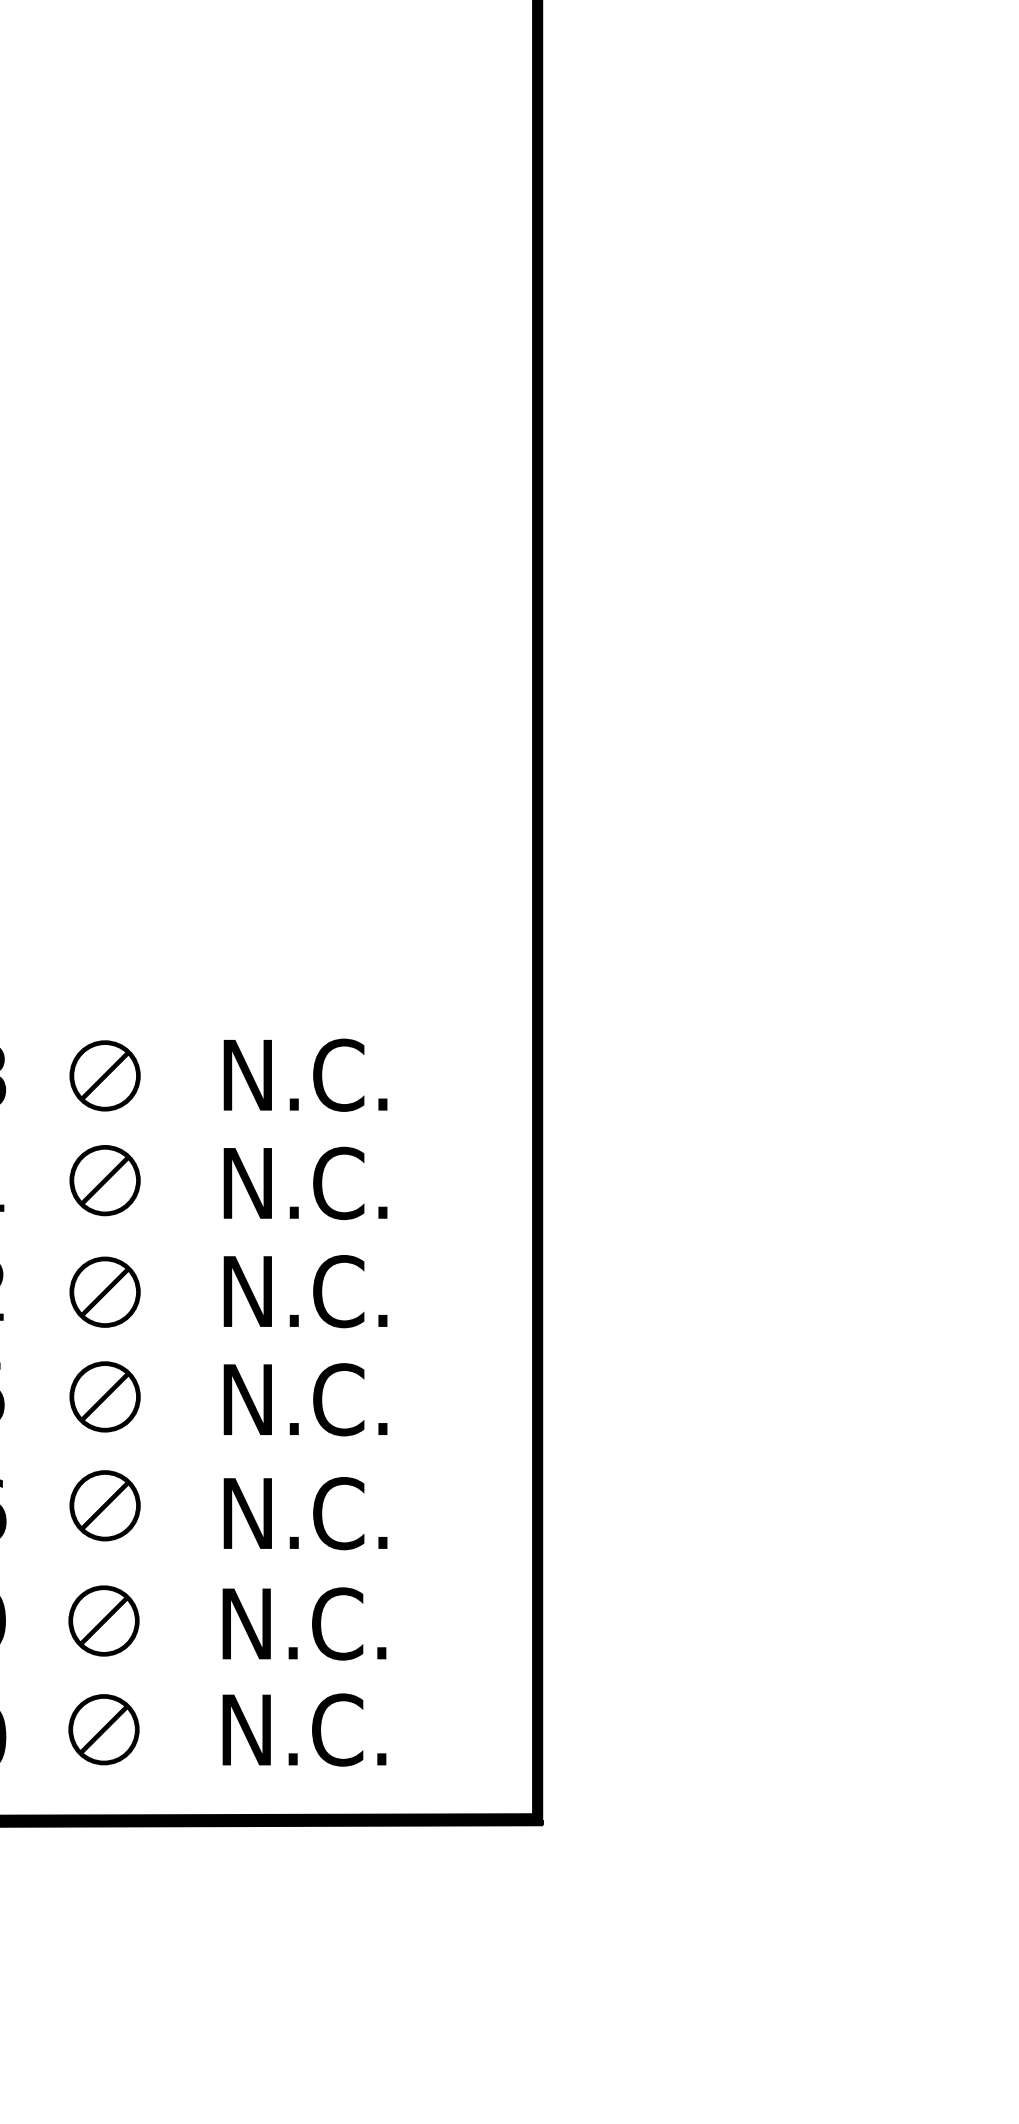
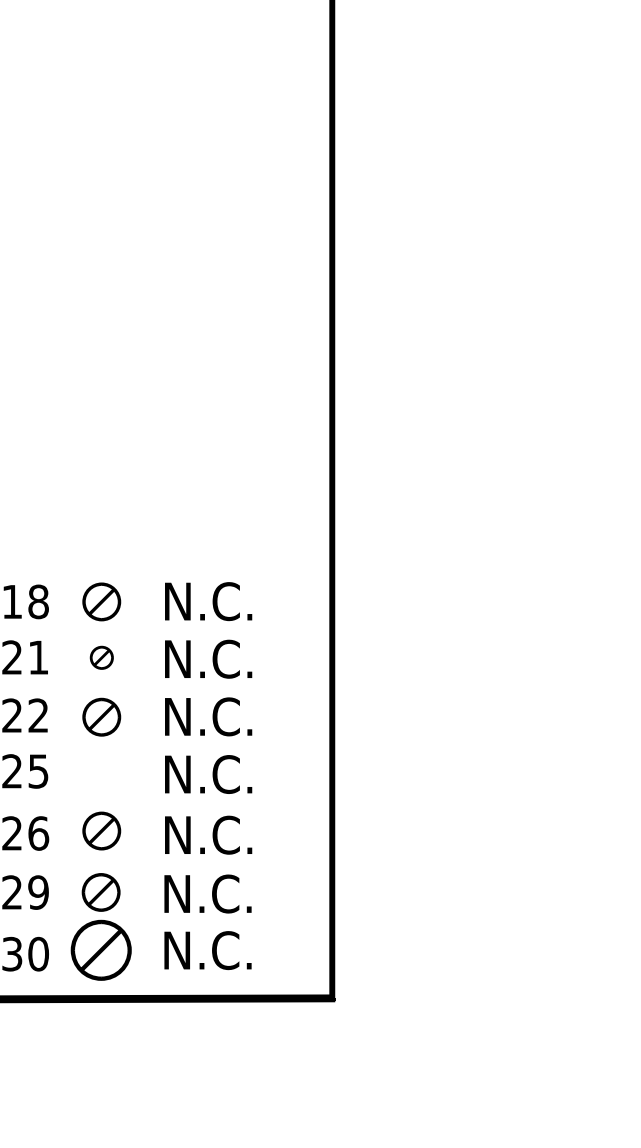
part: (104, 1180) -> (101, 657), size x0.6
part: (104, 1395) -> (101, 772), removed
part: (102, 1729) -> (100, 950), size x1.6

